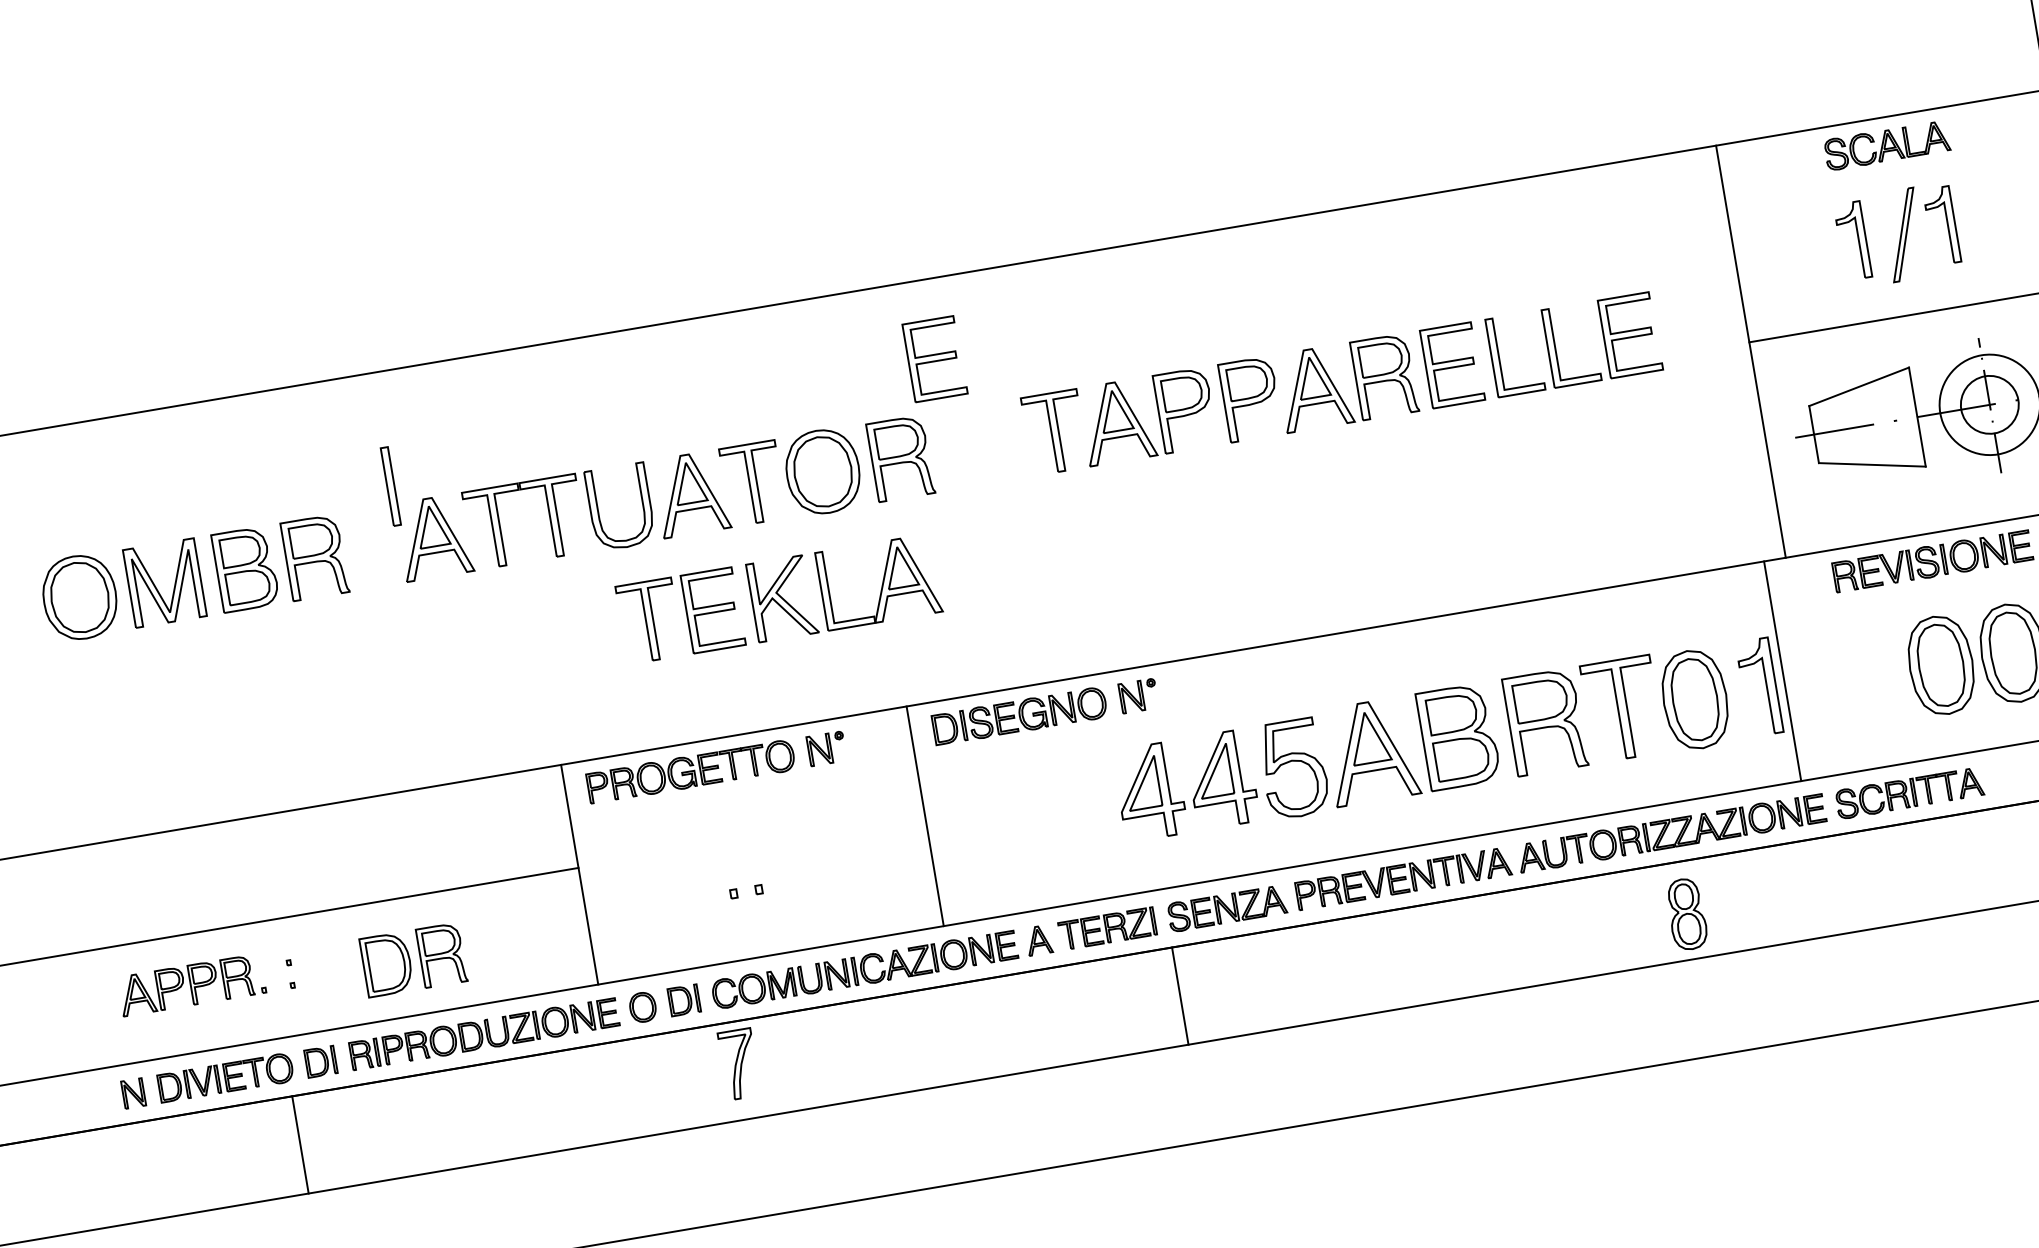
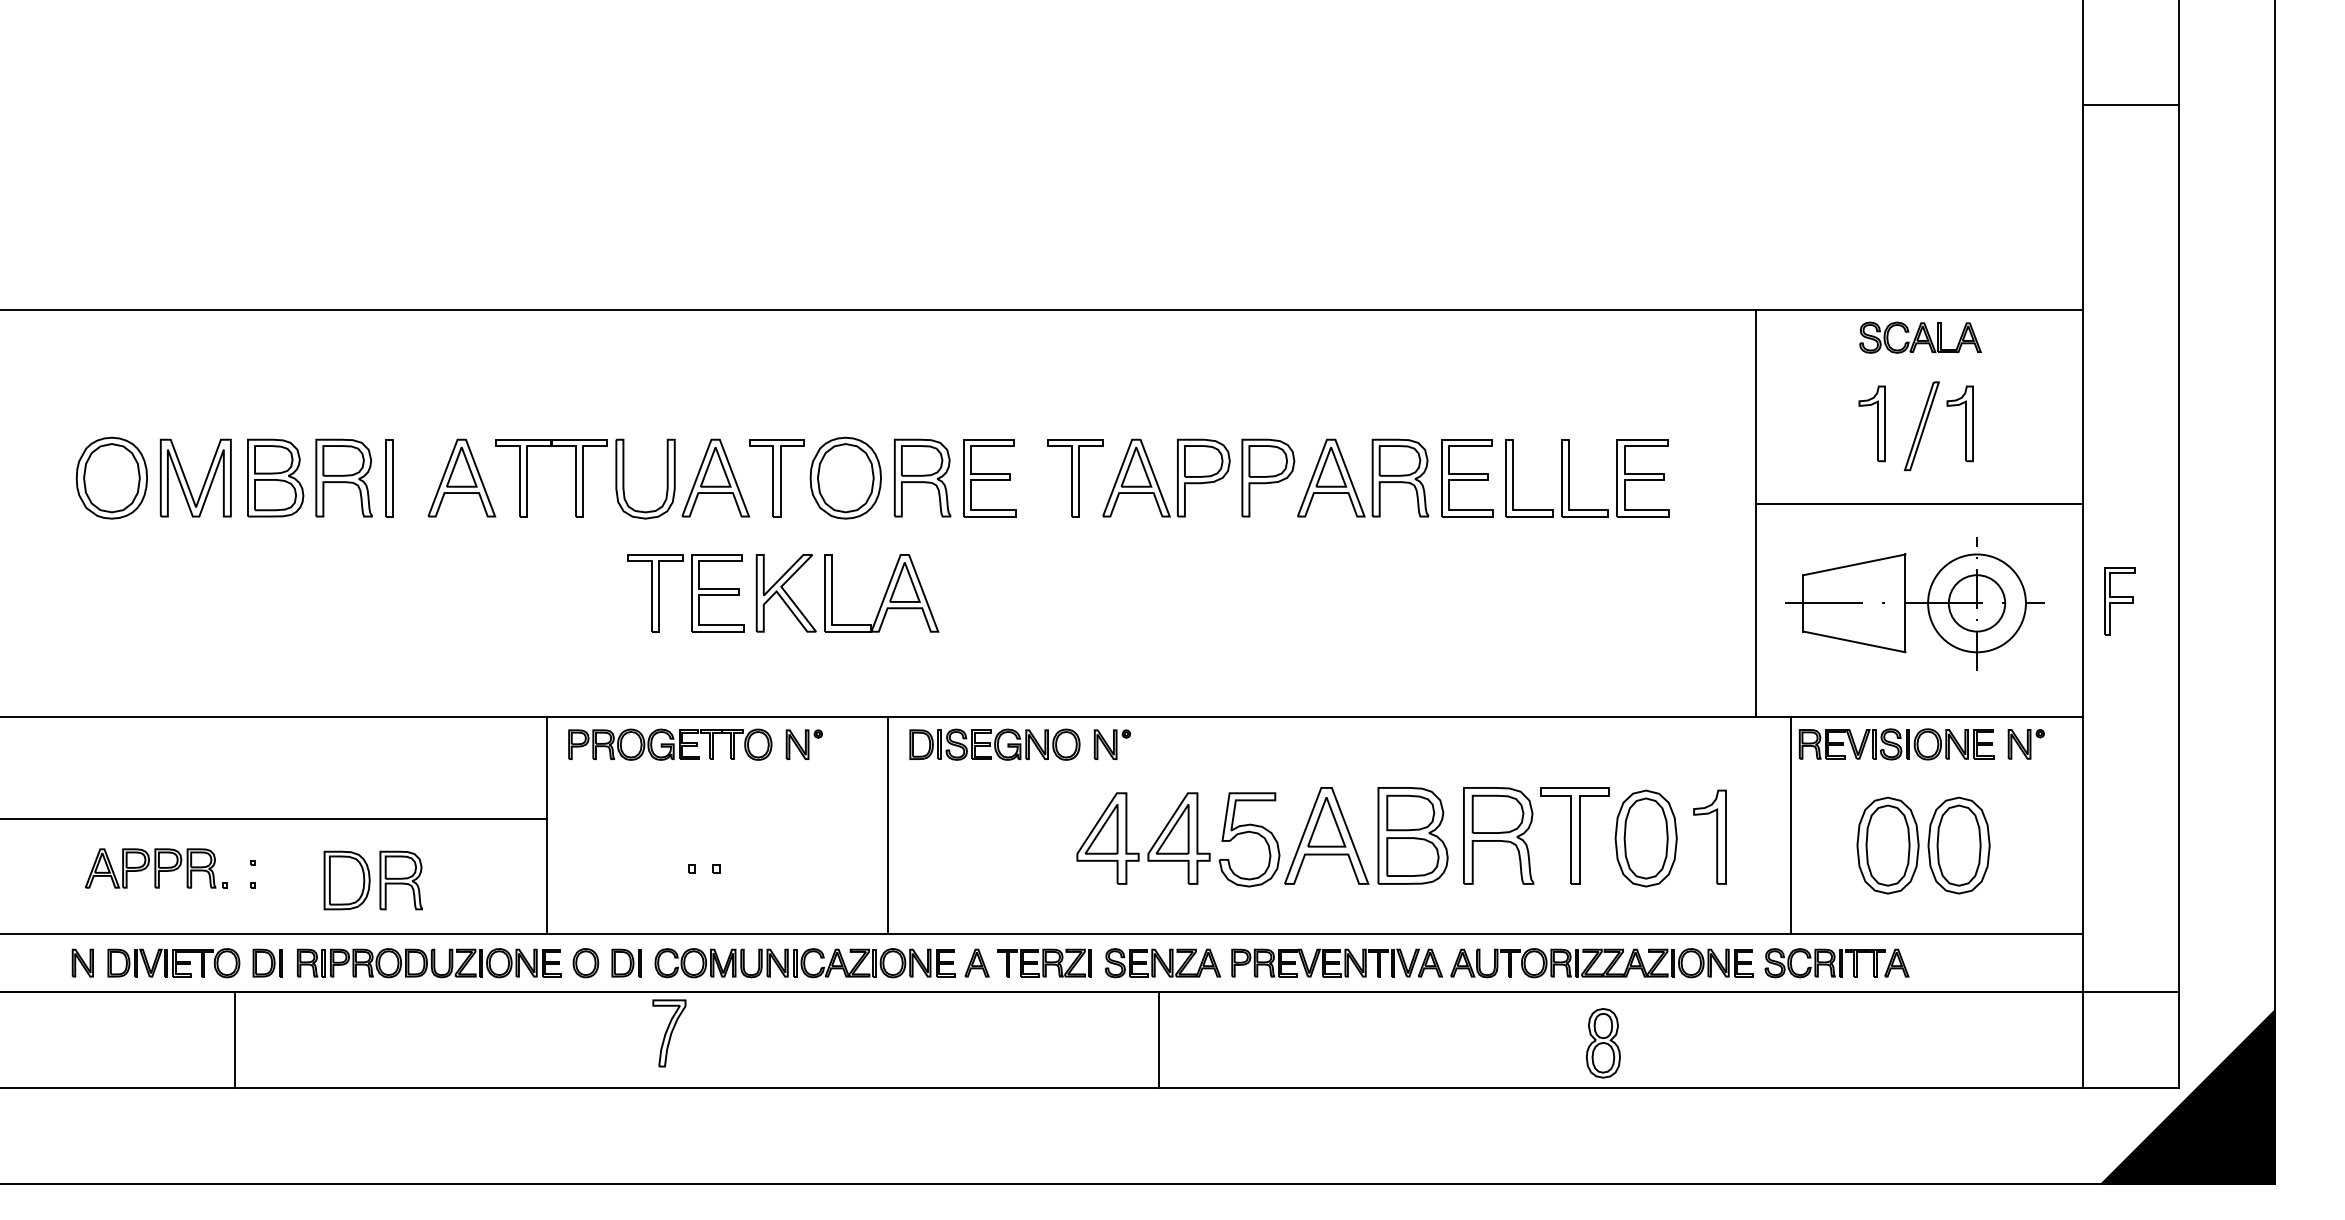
part: (934, 359) -> (989, 478), moved
part: (390, 486) -> (389, 478), moved
line: (1782, 671) -> (1790, 825), moved
line: (1180, 996) -> (1158, 1039), moved

